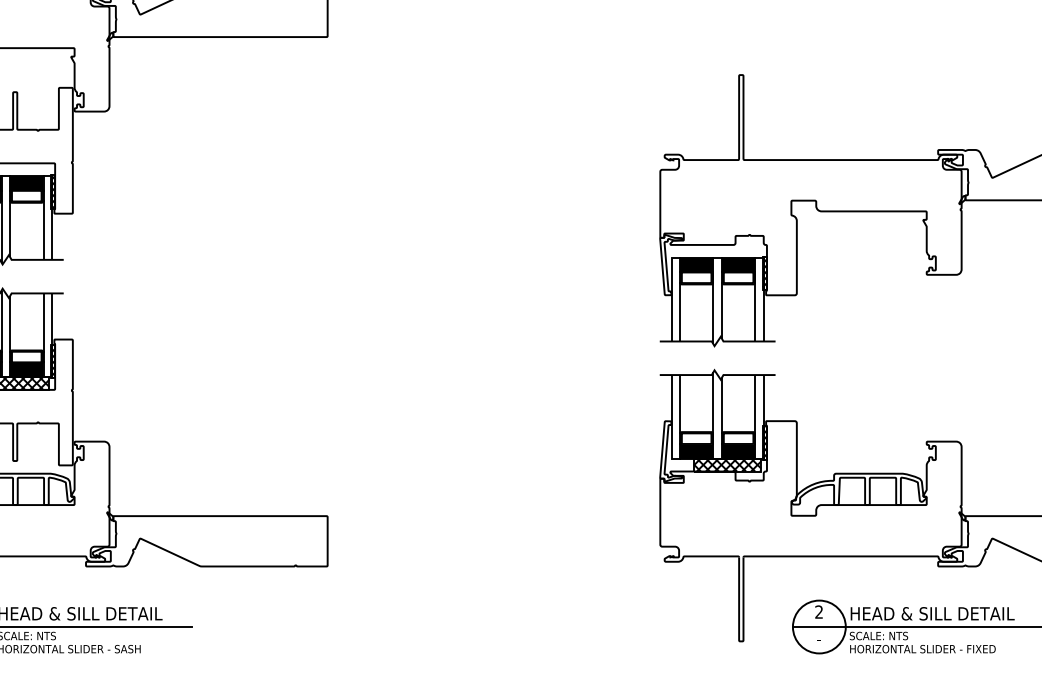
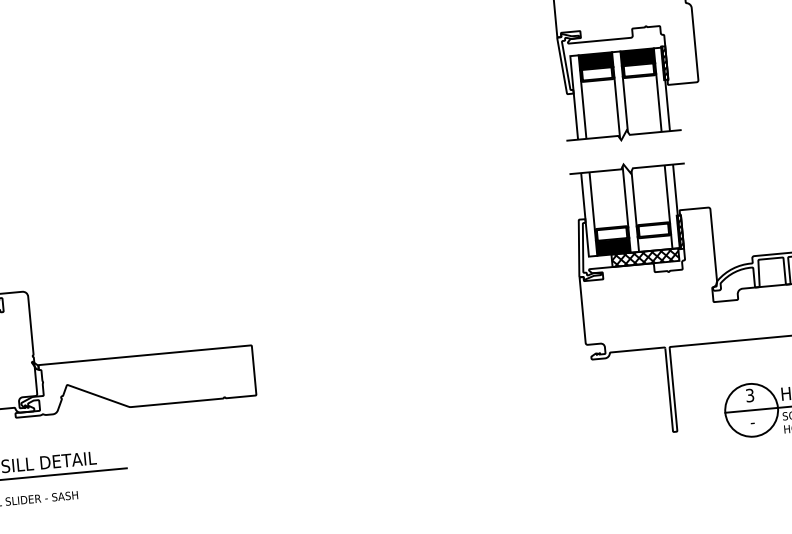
fill: (738, 450) -> (654, 242), removed
text: (818, 612) -> (749, 395), 2 -> 3

